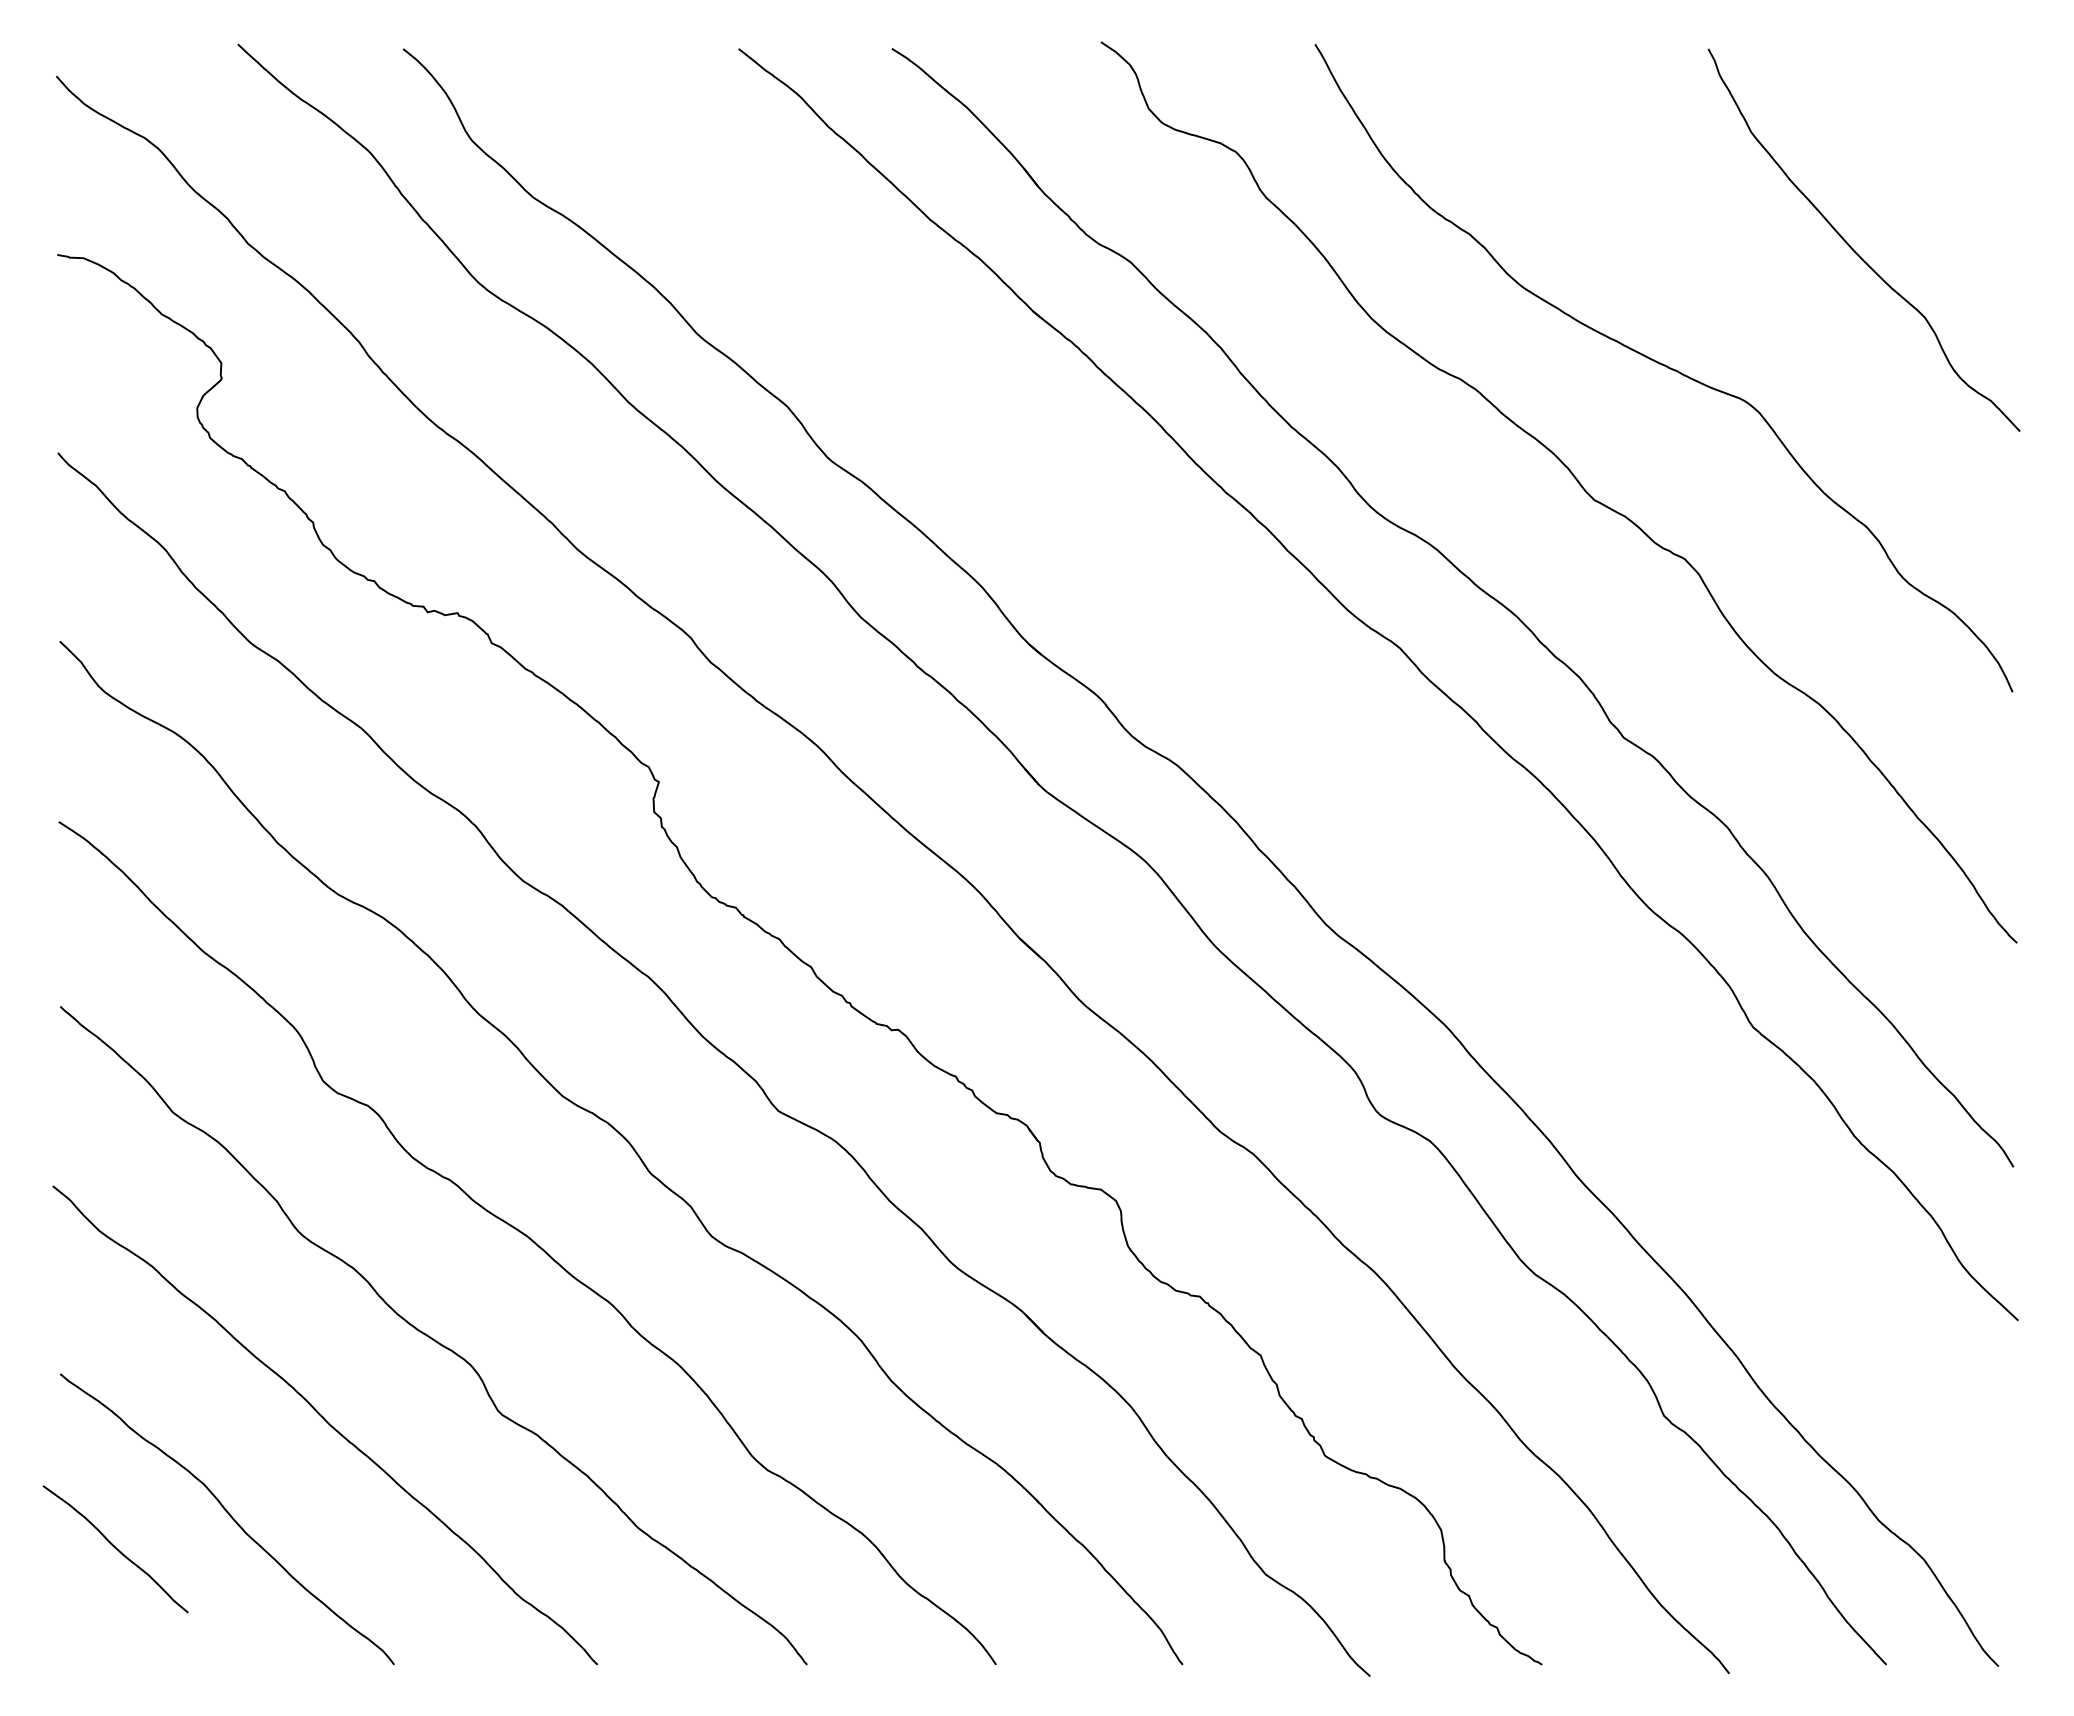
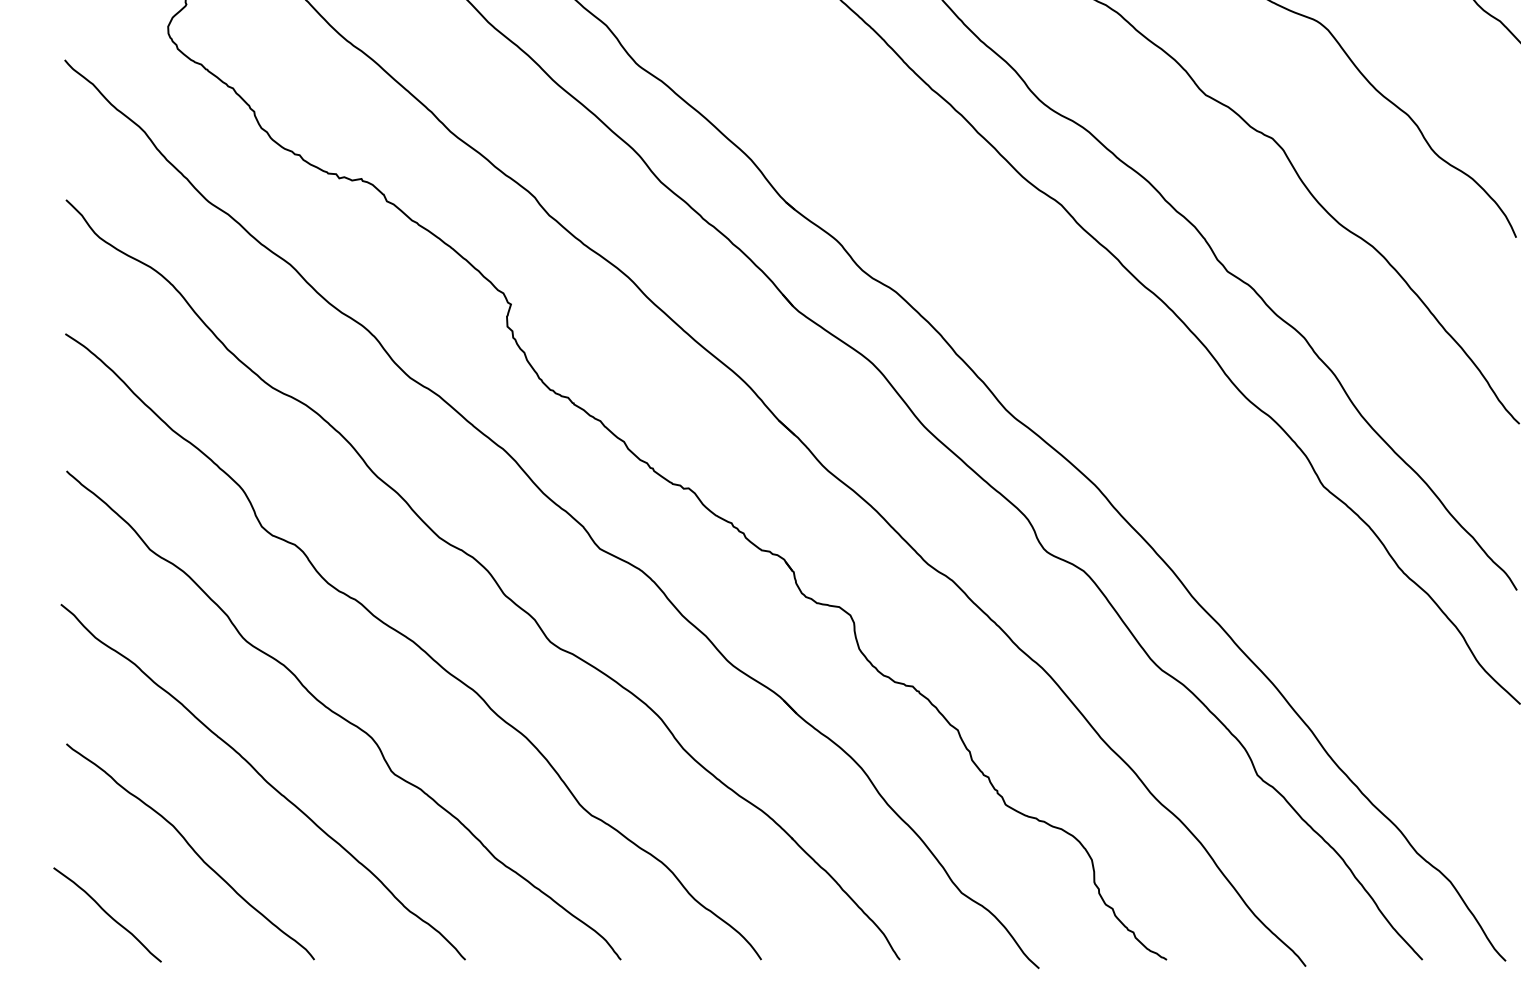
curve: (115, 1549) -> (107, 915), moved

